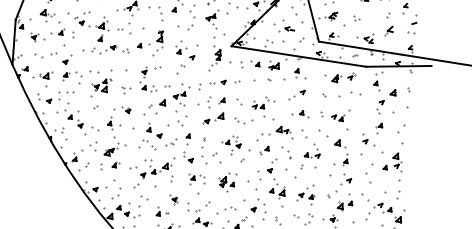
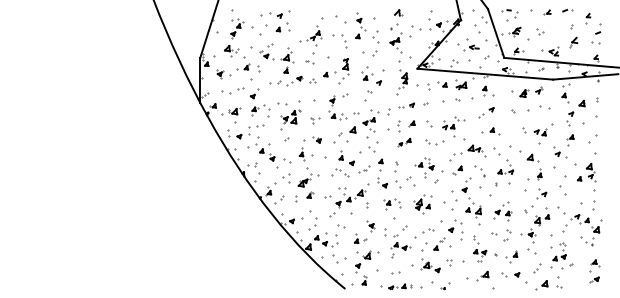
part: (124, 31) -> (309, 61), size x0.6
part: (334, 114) -> (537, 129), moved
part: (213, 118) -> (404, 142), size x0.6

